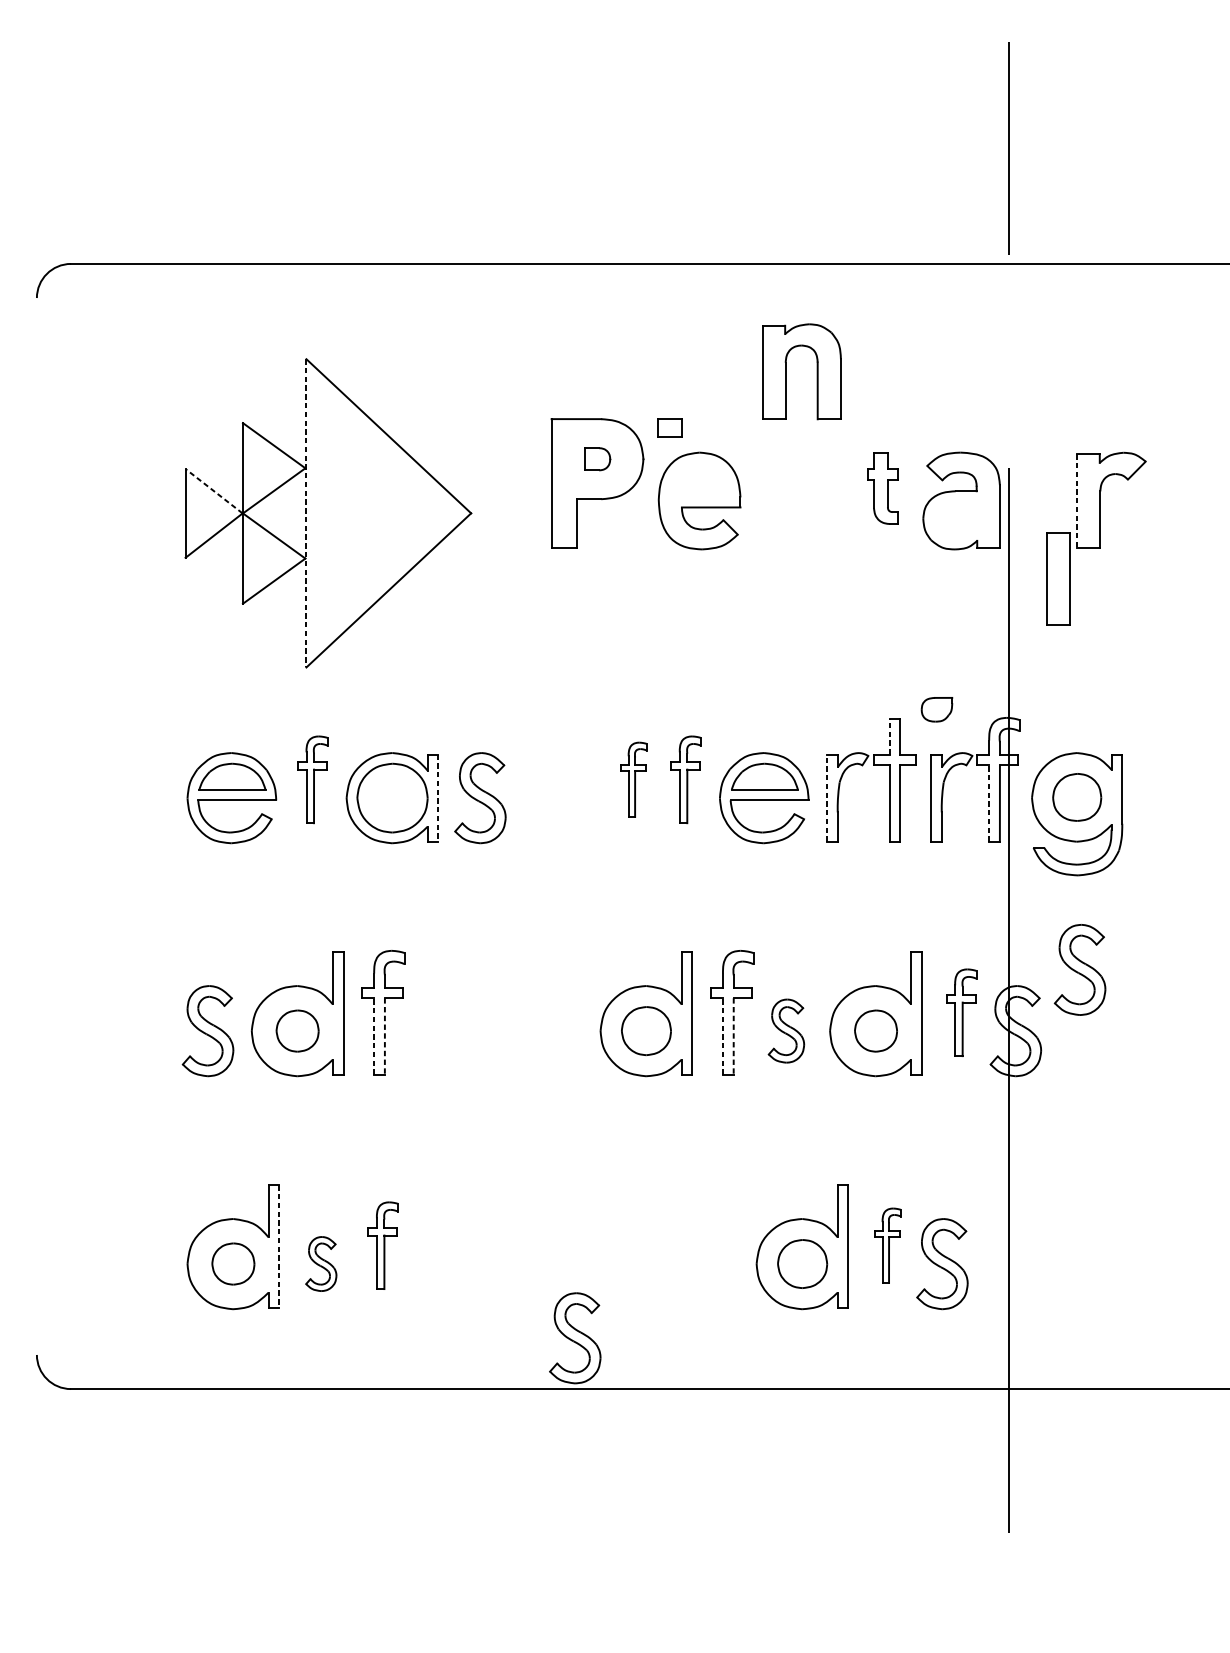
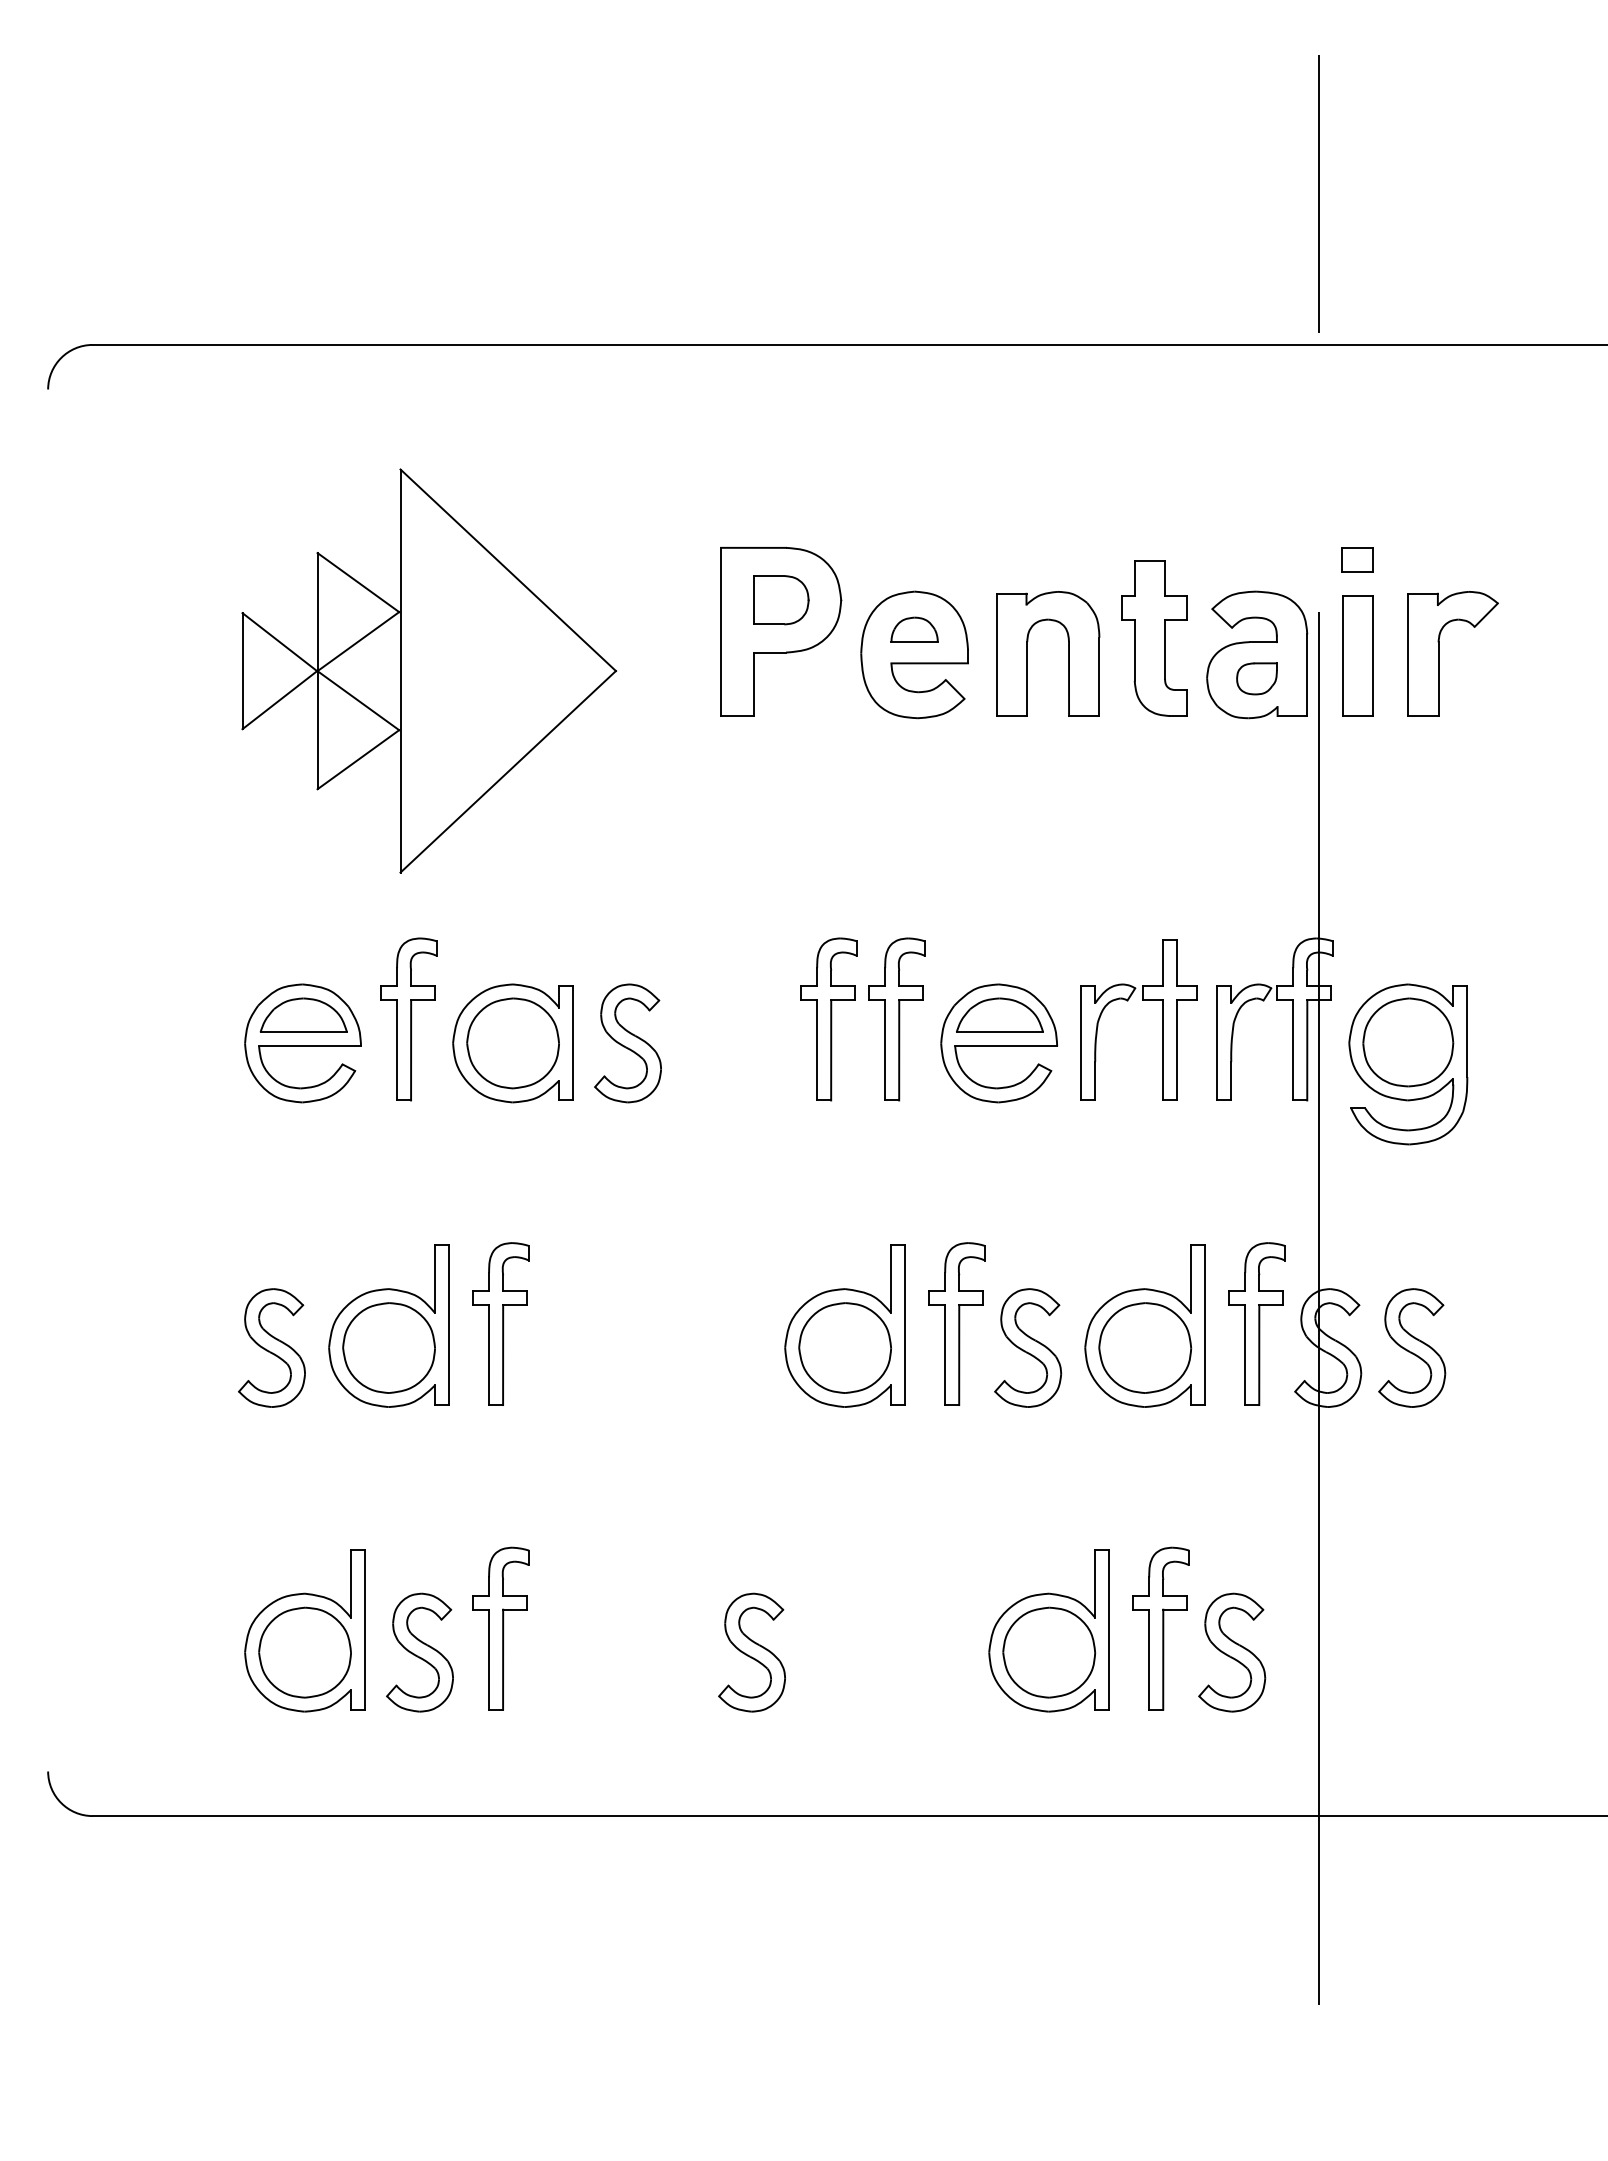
part: (817, 371) -> (1068, 653), moved
part: (669, 428) -> (1357, 559), moved
part: (597, 459) -> (781, 600), size x1.67
part: (699, 481) -> (914, 629), added
part: (883, 488) -> (1154, 638), size x1.67
line: (213, 490) -> (279, 641), dashed -> solid
line: (1077, 501) -> (1408, 655), dashed -> solid
line: (306, 513) -> (400, 671), dashed -> solid
part: (1058, 578) -> (1357, 655), moved
part: (936, 709) -> (1256, 678), moved
line: (889, 736) -> (1163, 962), dashed -> solid
part: (312, 779) -> (408, 1019), size x1.43
part: (633, 779) -> (828, 1019), size x1.67
part: (685, 779) -> (896, 1019), size x1.43
line: (827, 797) -> (1081, 1042), dashed -> solid
part: (1077, 797) -> (1408, 1042), size x1.43
line: (438, 798) -> (573, 1043), dashed -> solid
line: (989, 802) -> (1293, 1049), dashed -> solid
part: (1080, 969) -> (1412, 1347), moved
part: (961, 1012) -> (1256, 1323), size x1.43
part: (297, 1030) -> (388, 1347), size x1.67
part: (645, 1030) -> (844, 1347), size x1.43
part: (786, 1030) -> (1028, 1347), size x1.43
part: (876, 1030) -> (1145, 1347), size x1.67
line: (374, 1036) -> (489, 1354), dashed -> solid
line: (385, 1036) -> (503, 1355), dashed -> solid
line: (723, 1036) -> (945, 1354), dashed -> solid
line: (733, 1036) -> (959, 1355), dashed -> solid
part: (382, 1245) -> (500, 1628), size x1.43
part: (887, 1245) -> (1160, 1628), size x1.67
line: (279, 1247) -> (365, 1630), dashed -> solid
part: (232, 1263) -> (304, 1652), size x1.67
part: (320, 1263) -> (419, 1652), size x1.67
part: (802, 1263) -> (1049, 1652), size x1.43
part: (574, 1338) -> (751, 1652), moved

